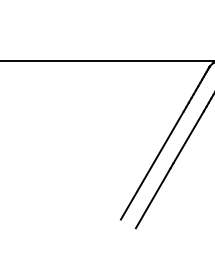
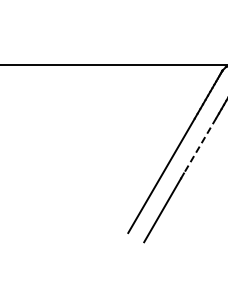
line: (188, 138) -> (199, 146), solid -> dashed

